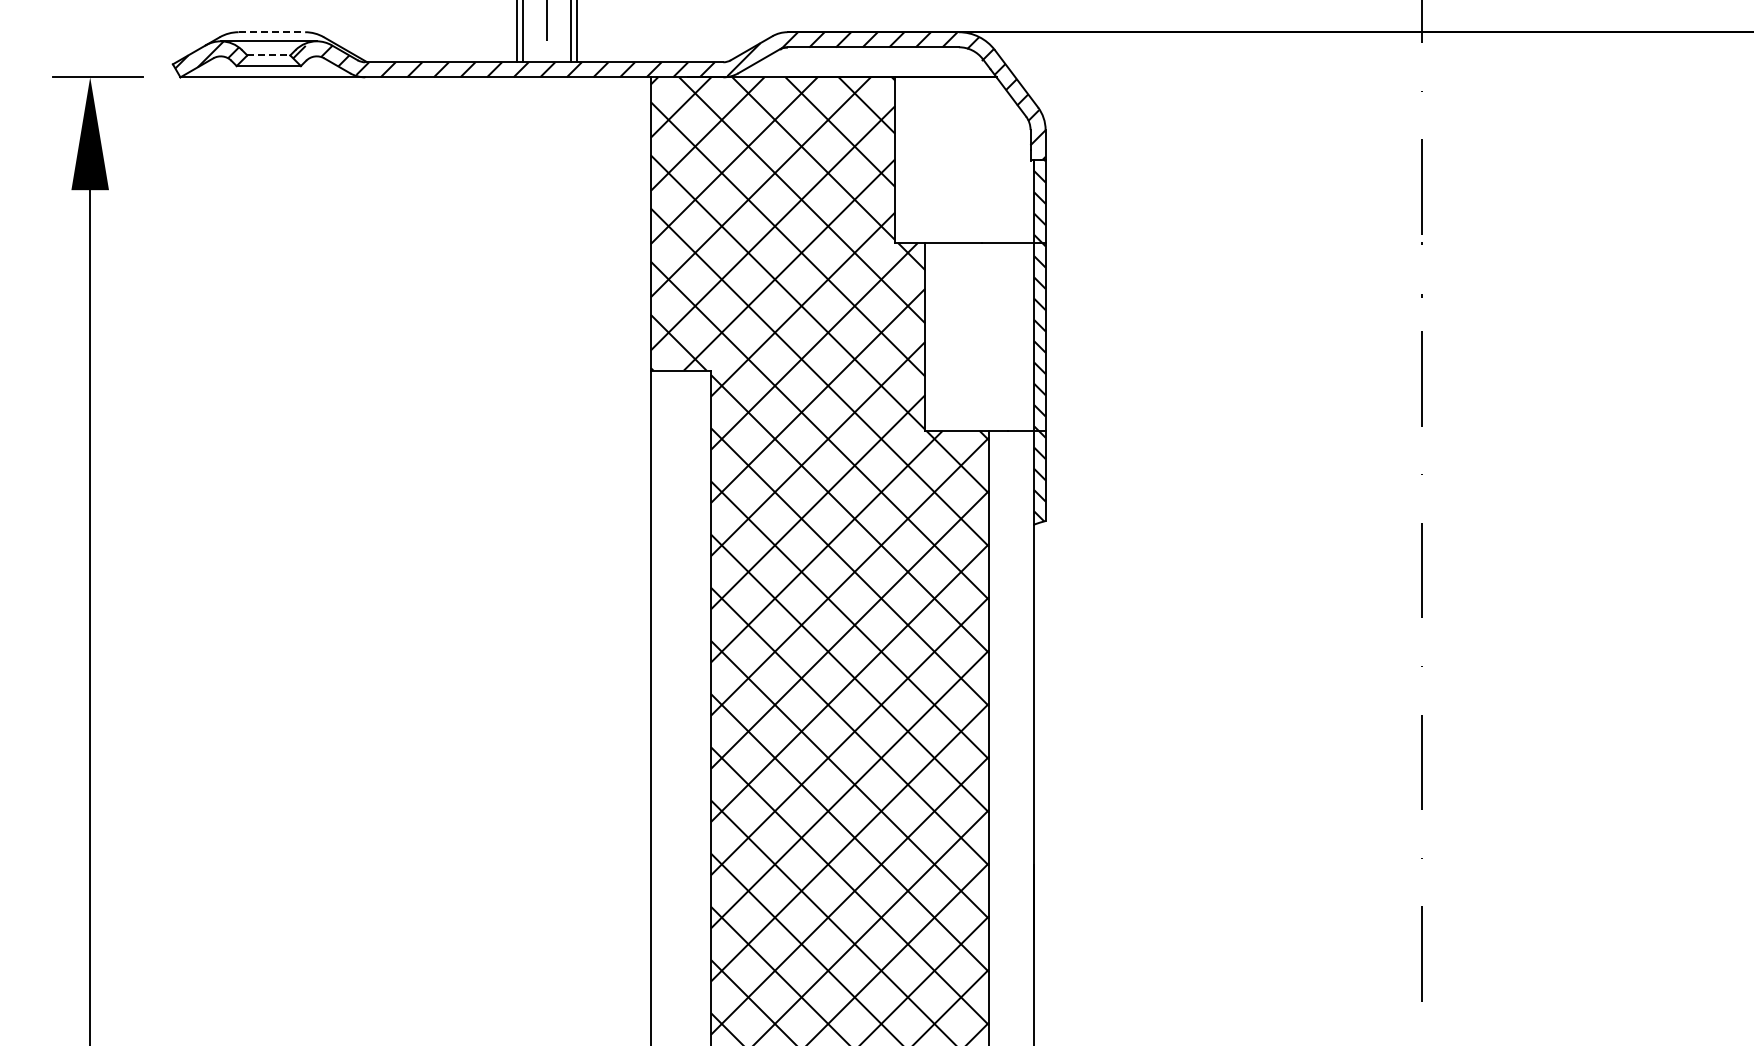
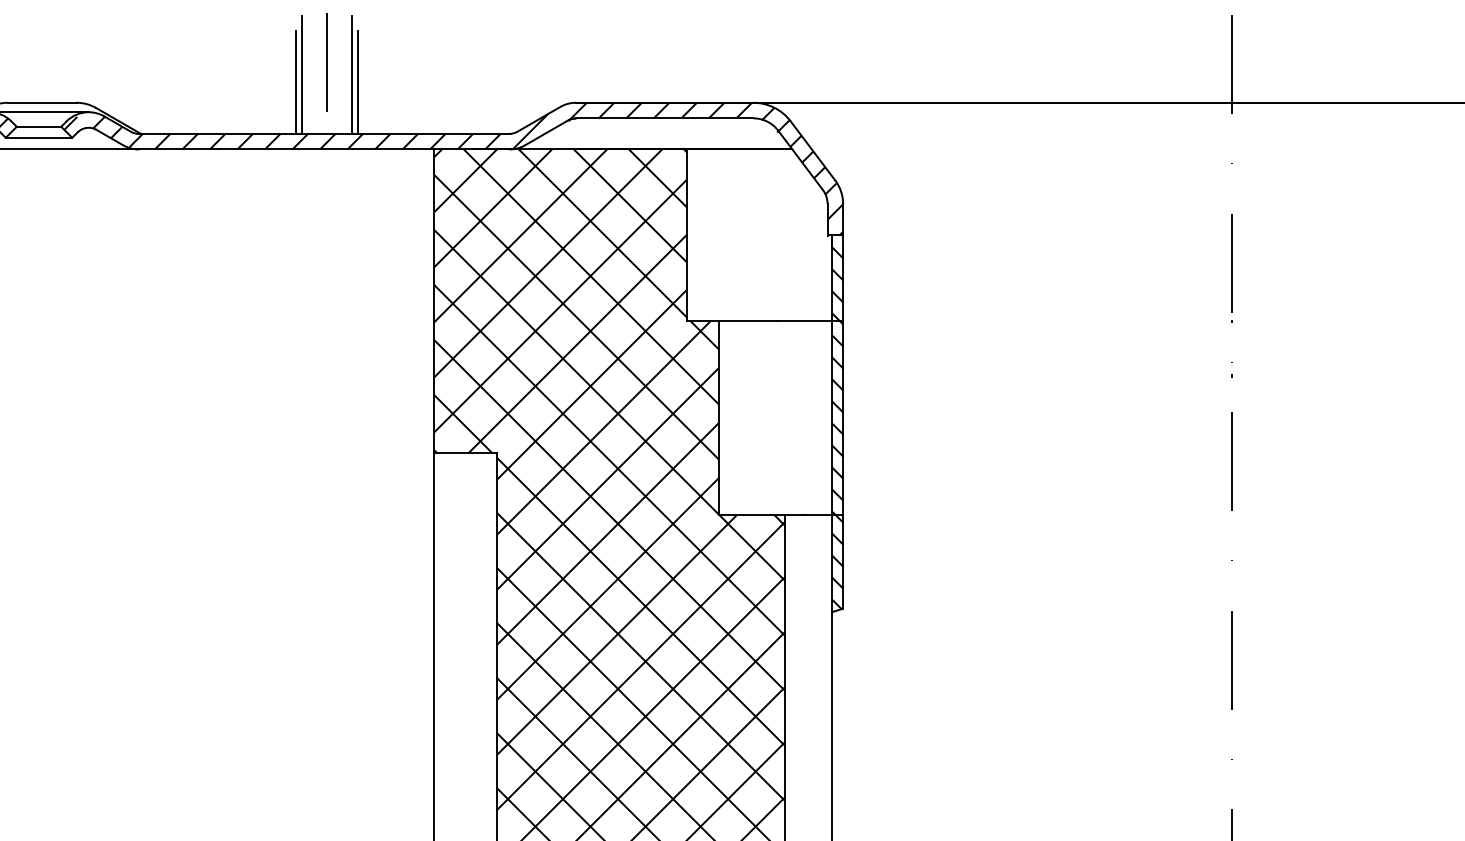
line: (272, 32) -> (42, 103), dashed -> solid
line: (269, 55) -> (39, 126), dashed -> solid

